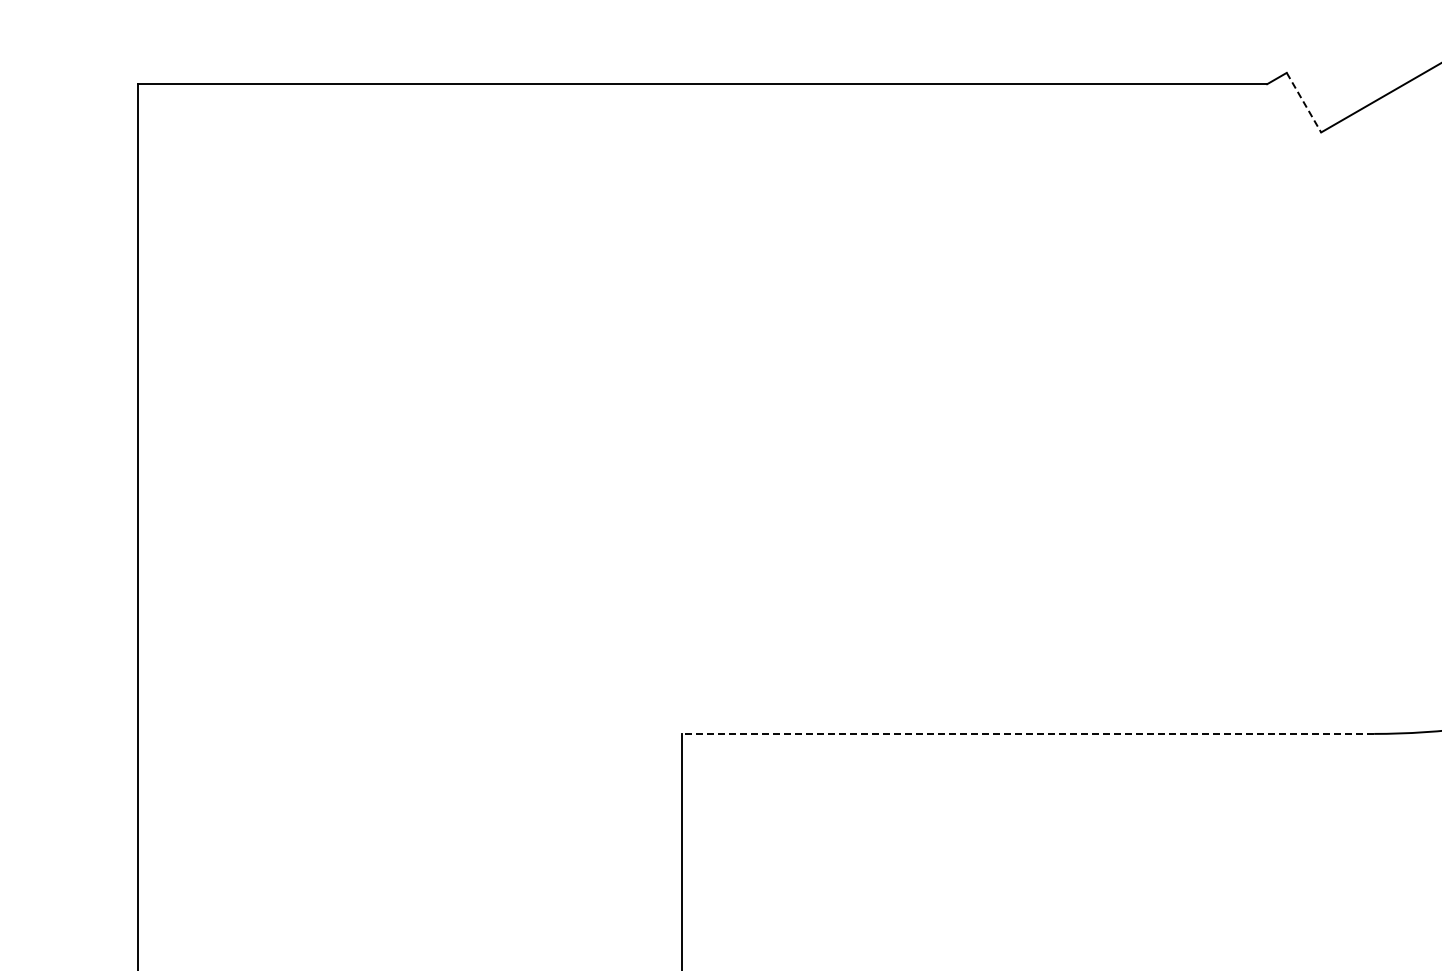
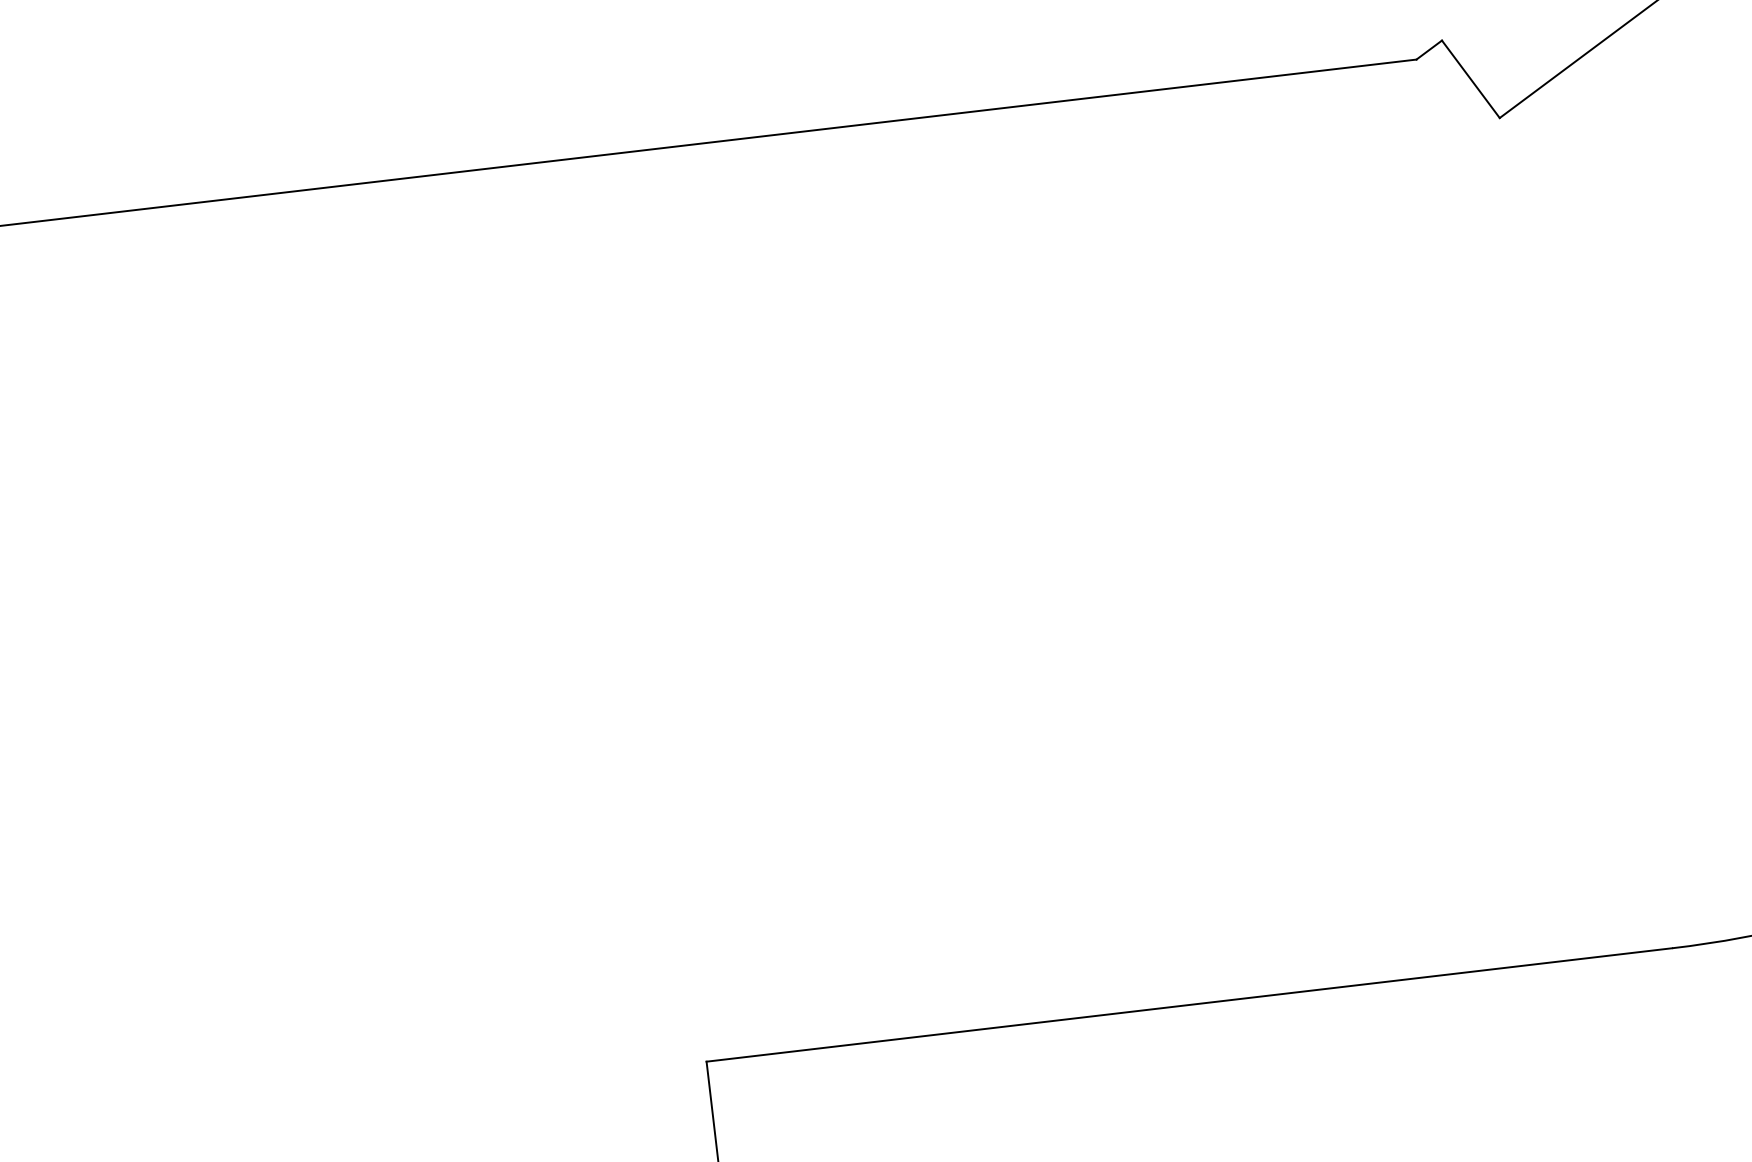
line: (1304, 103) -> (1471, 80), dashed -> solid
line: (1027, 733) -> (1188, 1004), dashed -> solid

